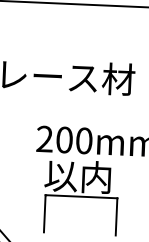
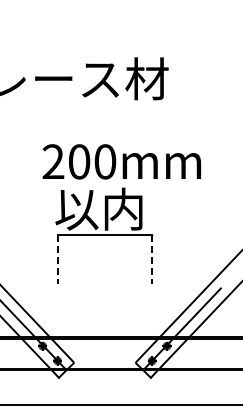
line: (44, 214) -> (57, 260), solid -> dashed
line: (116, 217) -> (152, 260), solid -> dashed

